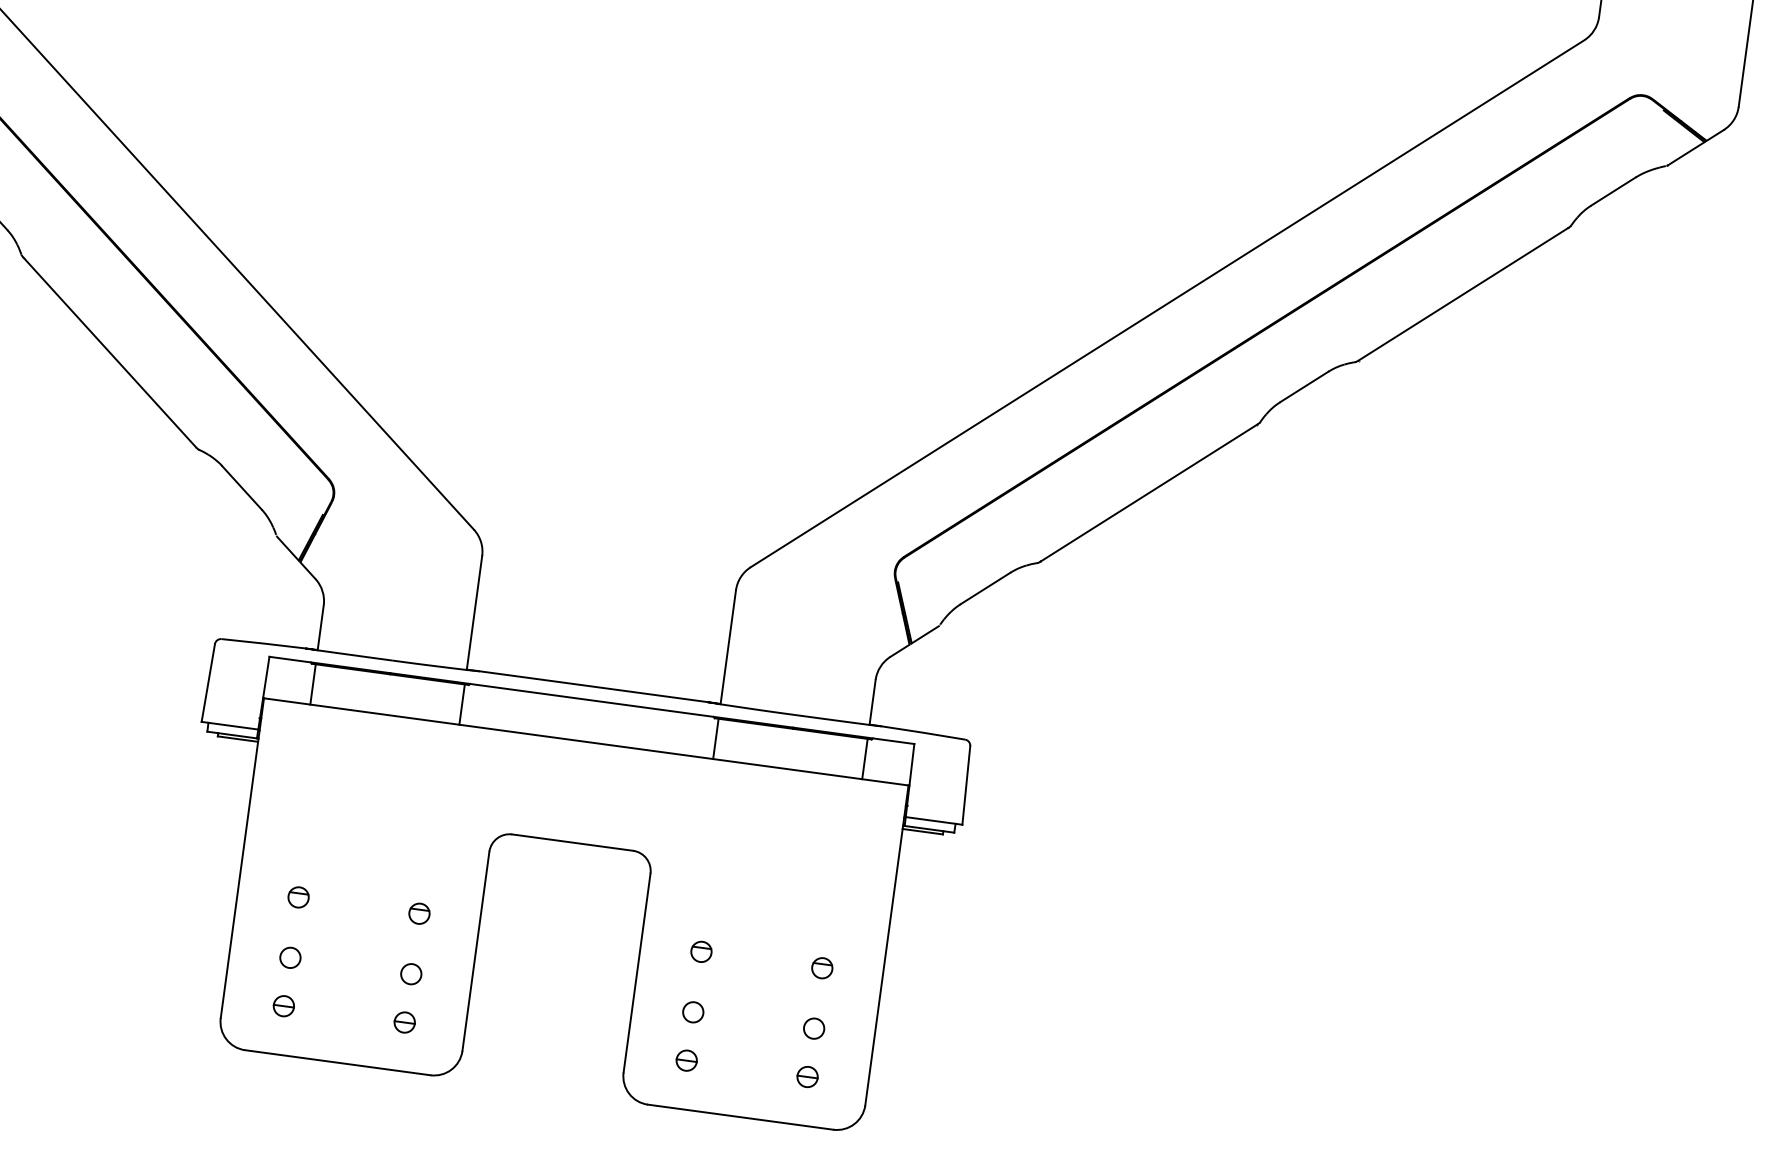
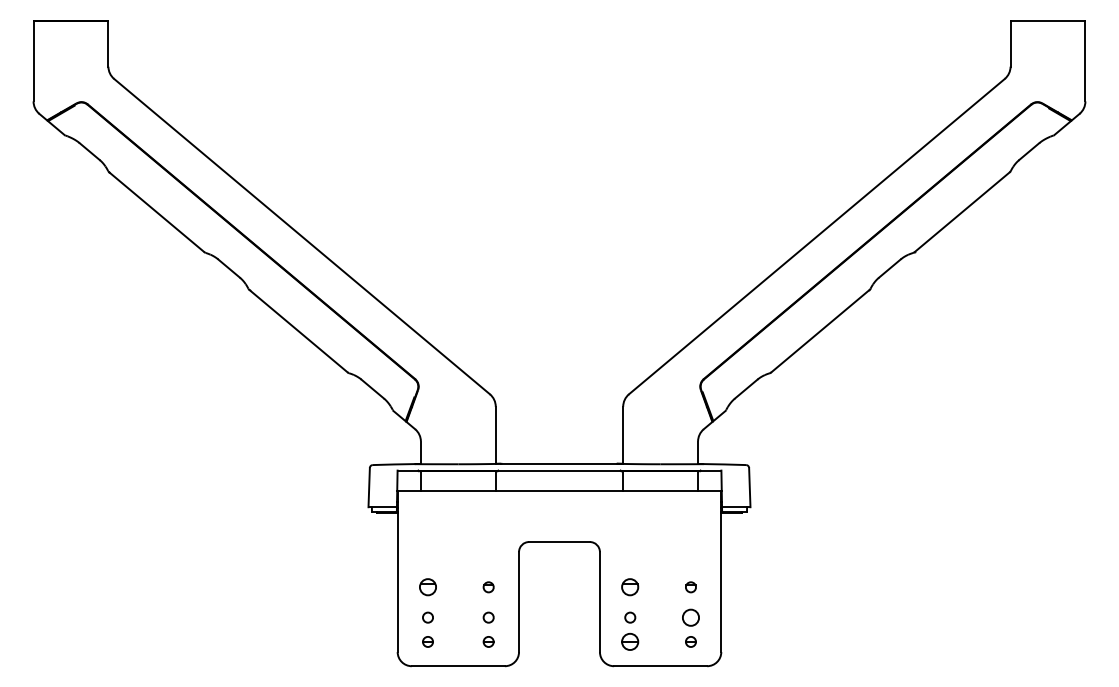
part: (297, 897) -> (427, 587), size x1.6
part: (701, 952) -> (630, 587), size x1.6
circle: (813, 1028) -> (690, 617), size x1.6
part: (687, 1059) -> (630, 641), size x1.6

